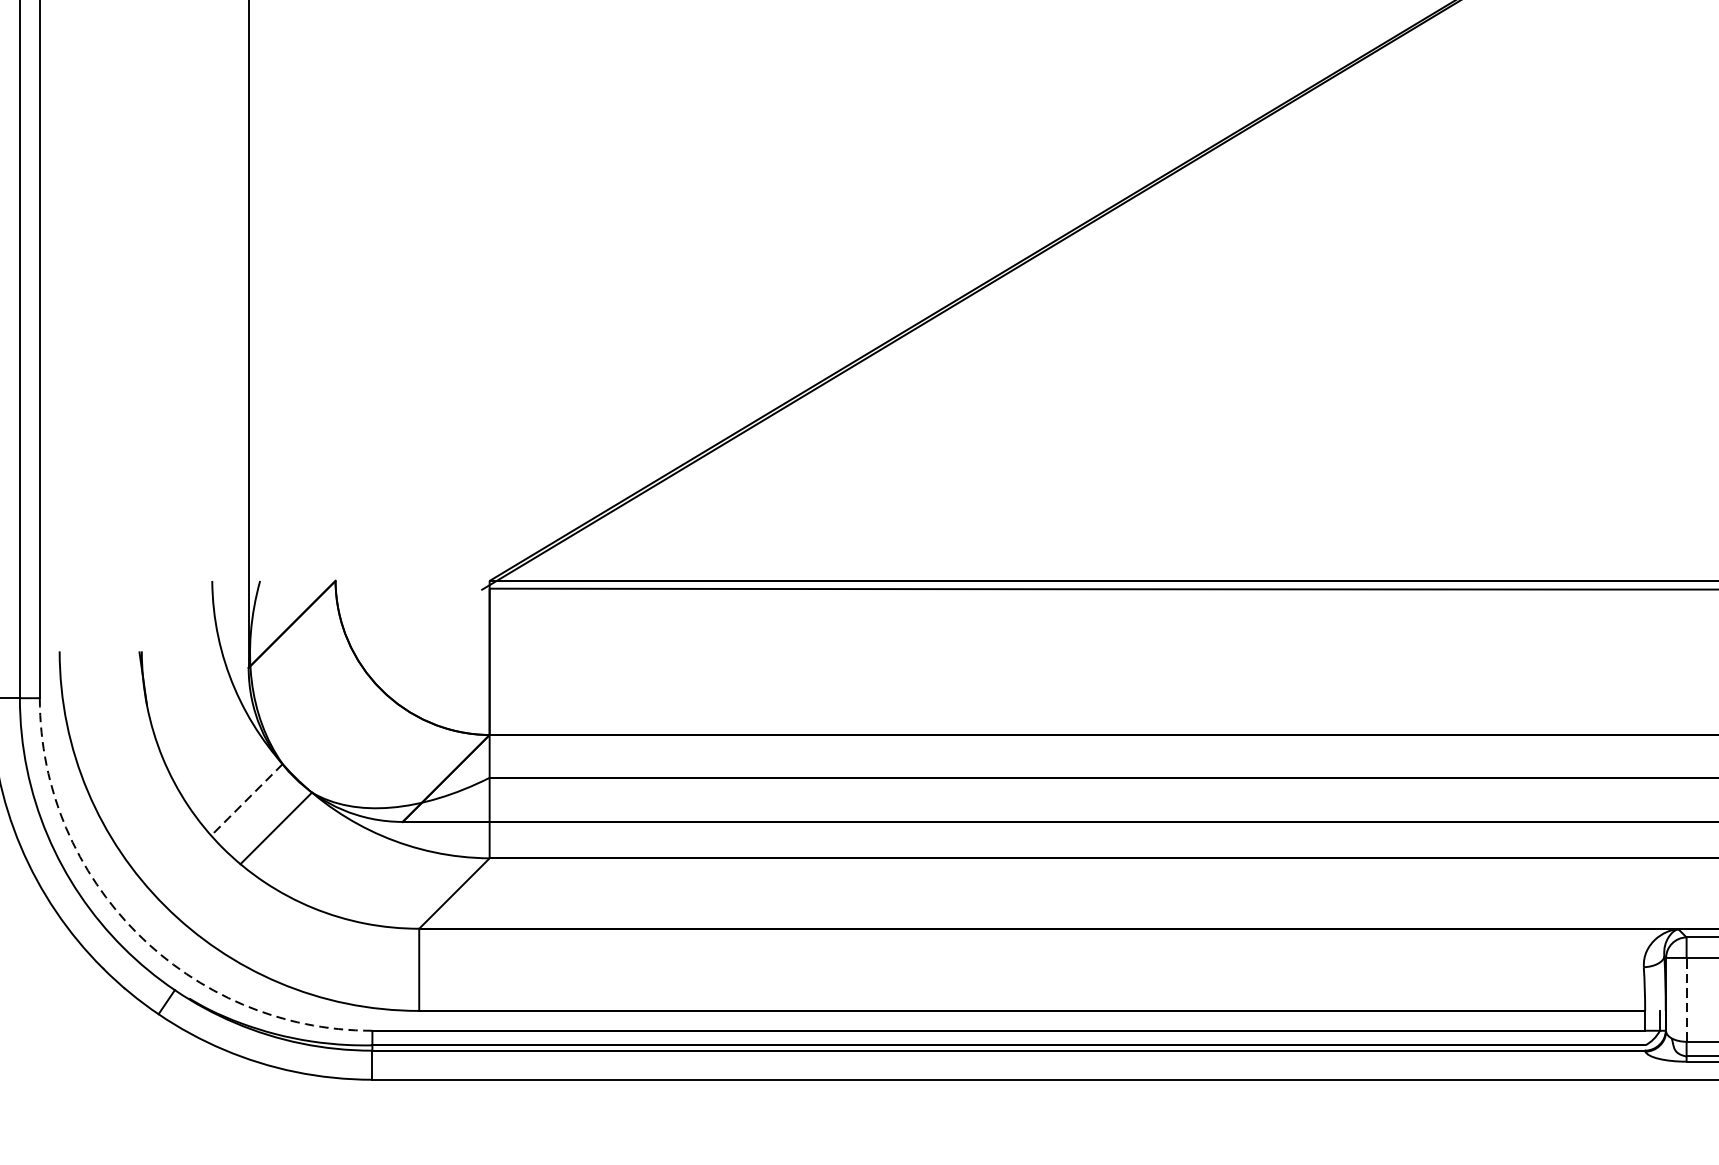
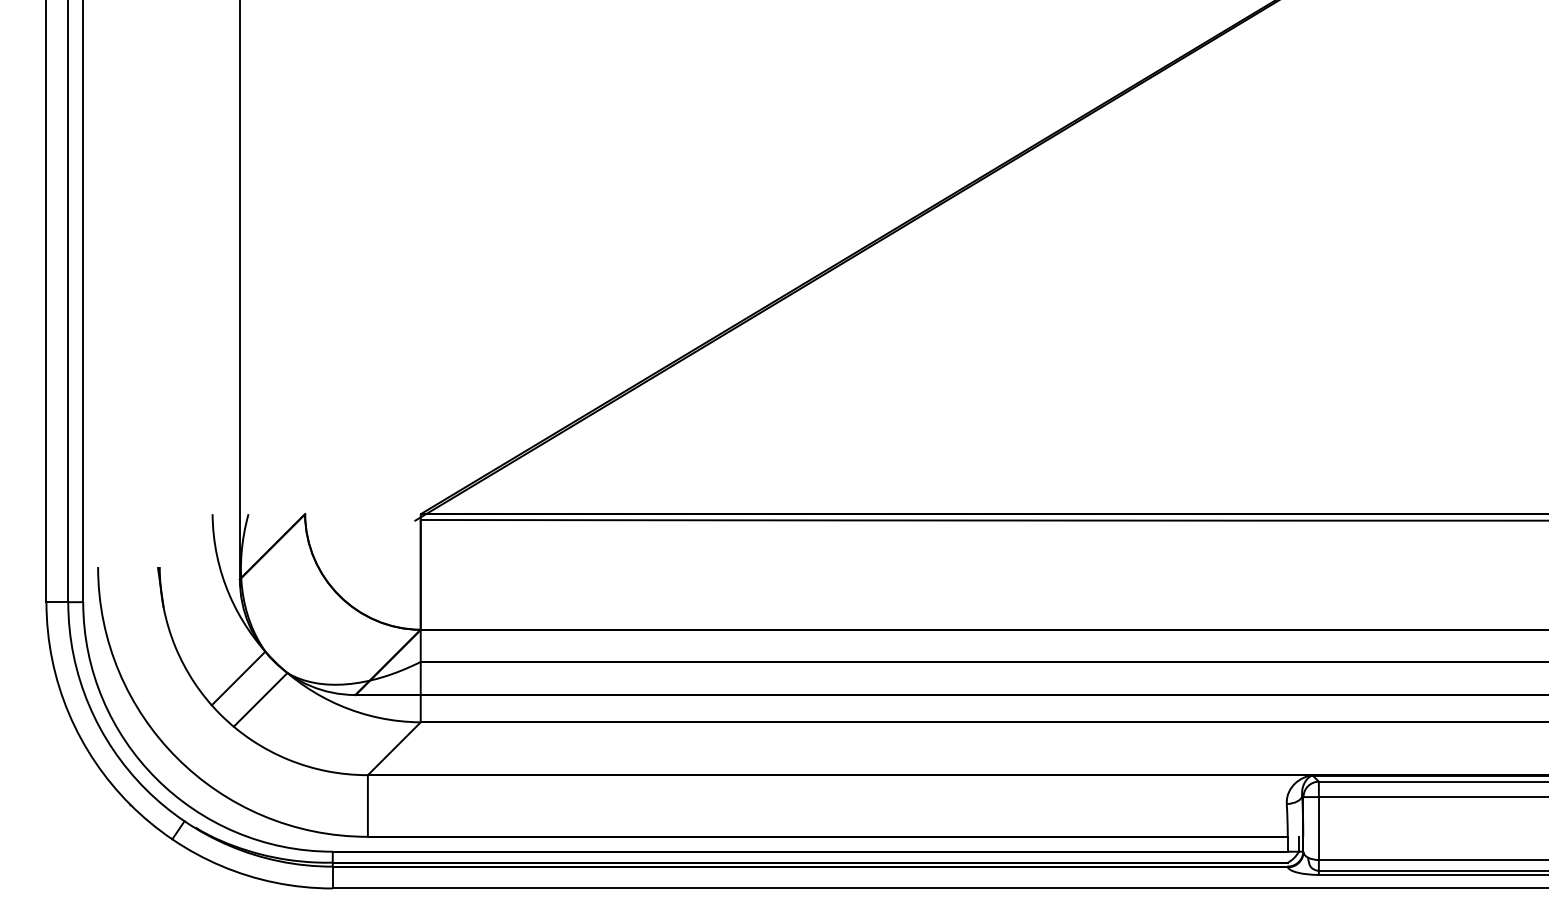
line: (246, 799) -> (238, 678), dashed -> solid
arc: (137, 933) -> (156, 778), dashed -> solid
line: (1686, 999) -> (1318, 828), dashed -> solid

